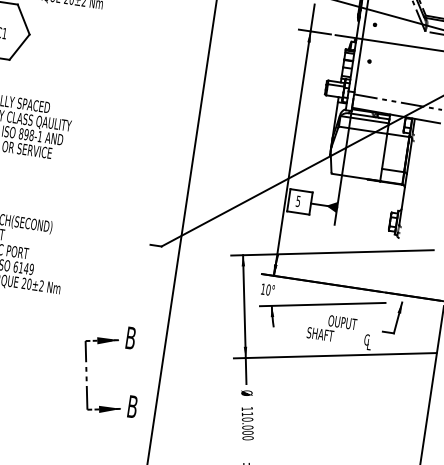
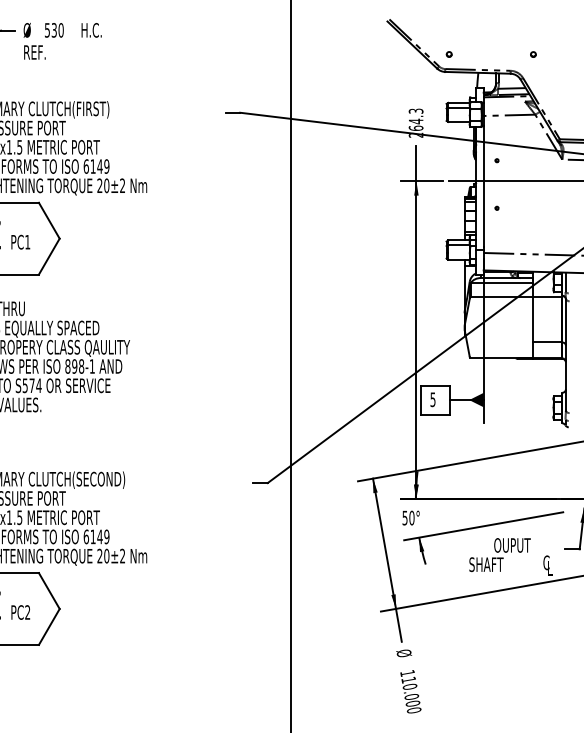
text: (262, 288) -> (404, 517), 10° -> 50°
part: (87, 368) -> (196, 652), removed

